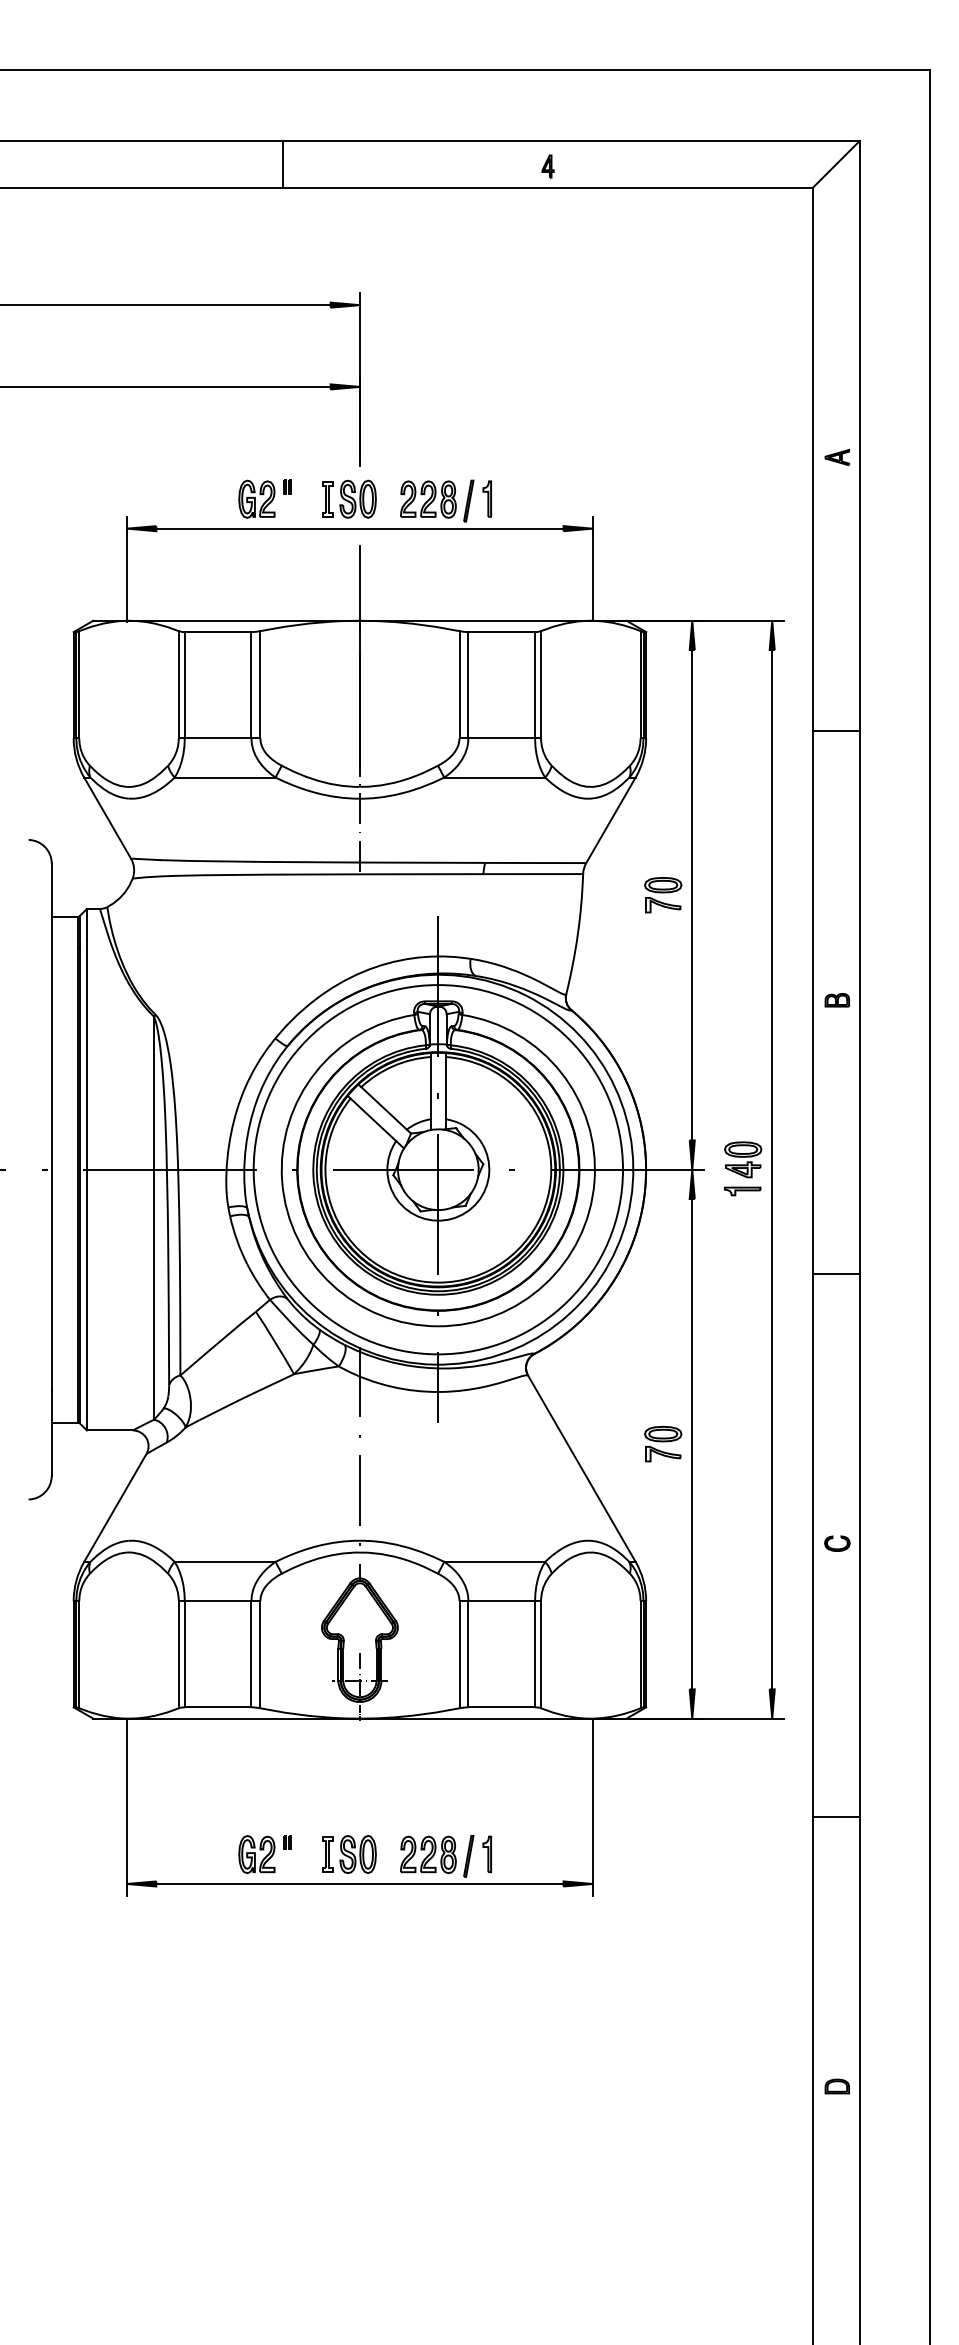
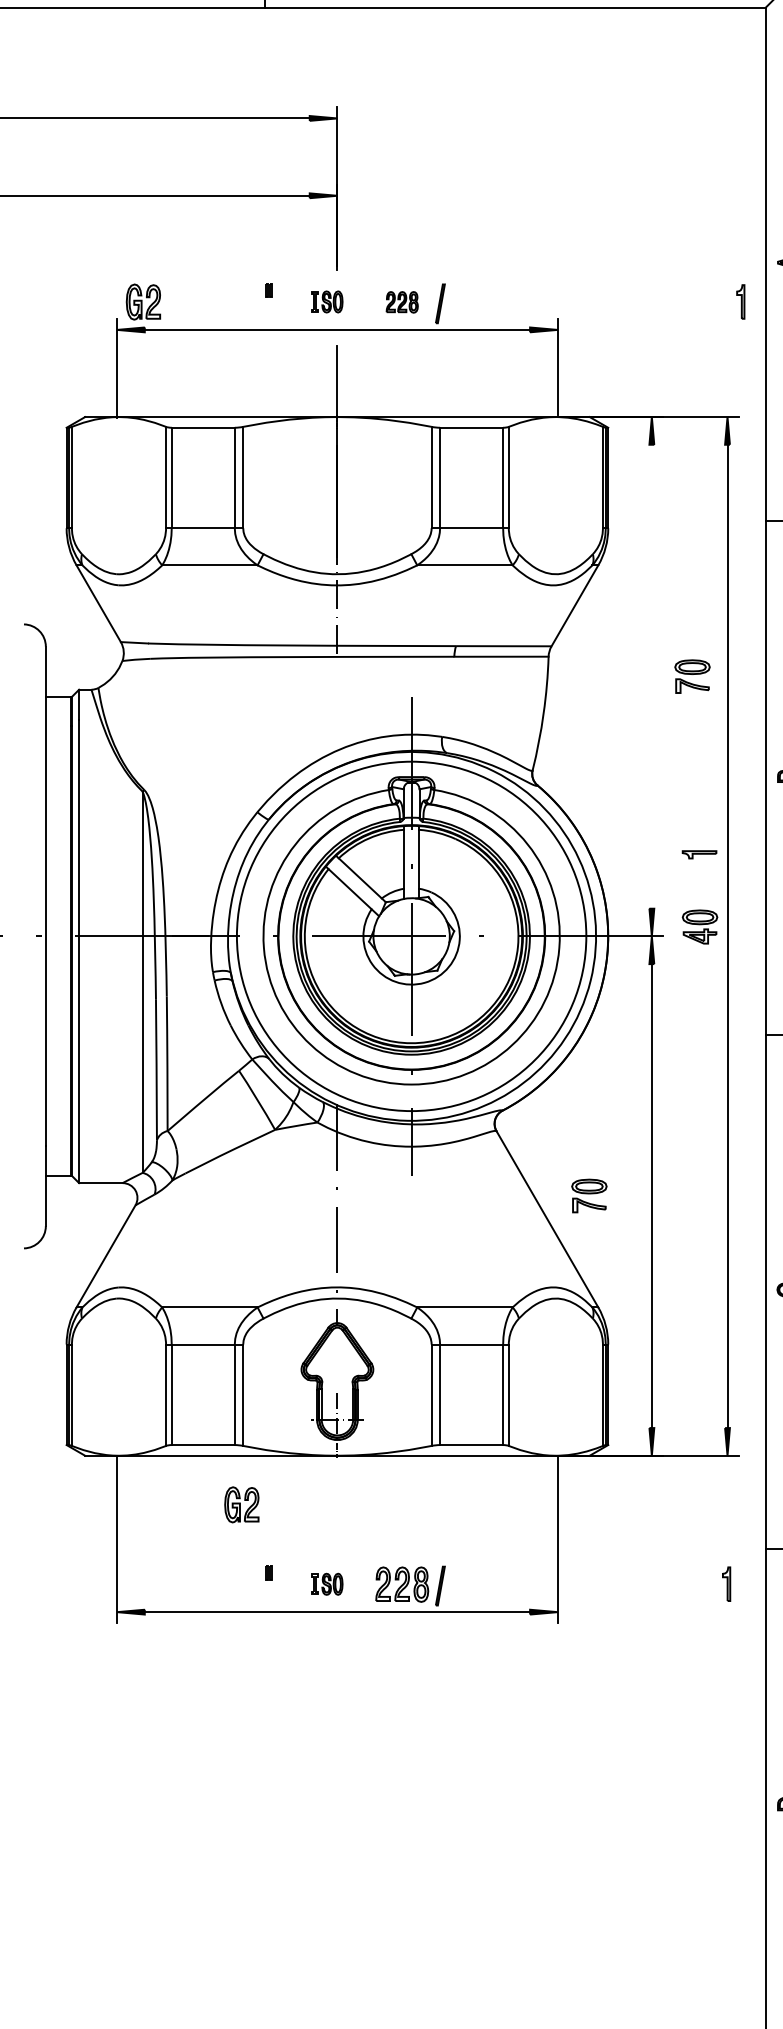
part: (256, 498) -> (143, 301), moved
part: (349, 498) -> (327, 301), size x0.6
part: (486, 498) -> (740, 301), moved
part: (428, 499) -> (402, 302), size x0.6
part: (663, 895) -> (692, 676), moved
line: (692, 895) -> (652, 676), removed
part: (742, 1191) -> (699, 854), moved
part: (663, 1443) -> (589, 1195), moved
part: (256, 1854) -> (241, 1504), moved
part: (349, 1854) -> (327, 1584), size x0.6
part: (486, 1854) -> (725, 1584), moved

